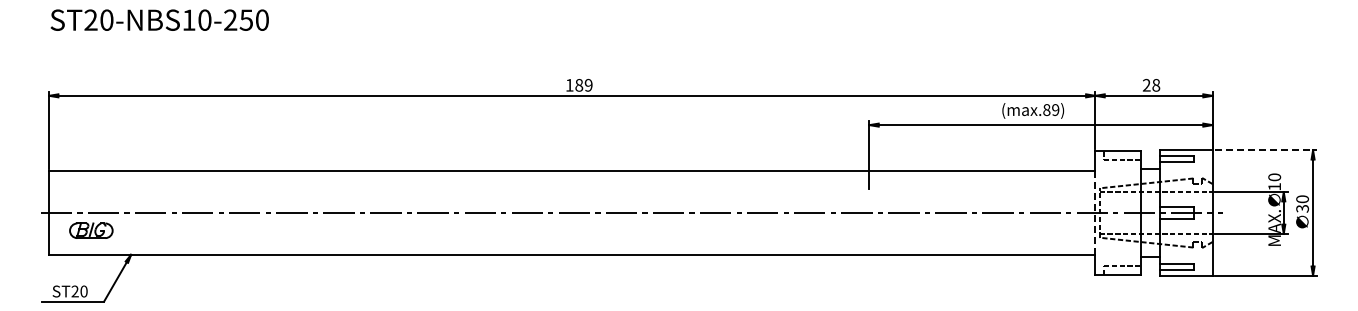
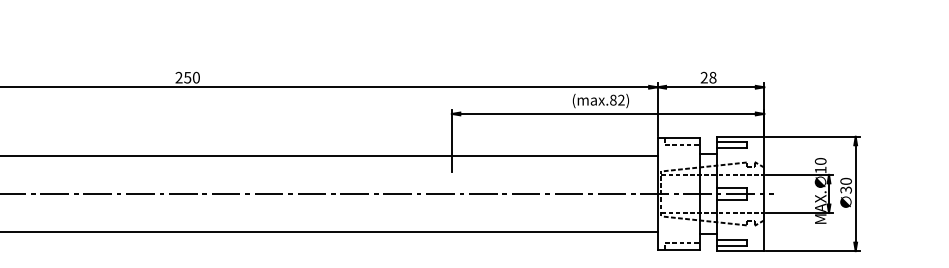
text: (578, 84) -> (187, 76), 189 -> 250
text: (1055, 110) -> (621, 100), (max.89) -> (max.82)
line: (1266, 150) -> (813, 137), dashed -> solid
line: (1095, 213) -> (657, 194), dashed -> solid

